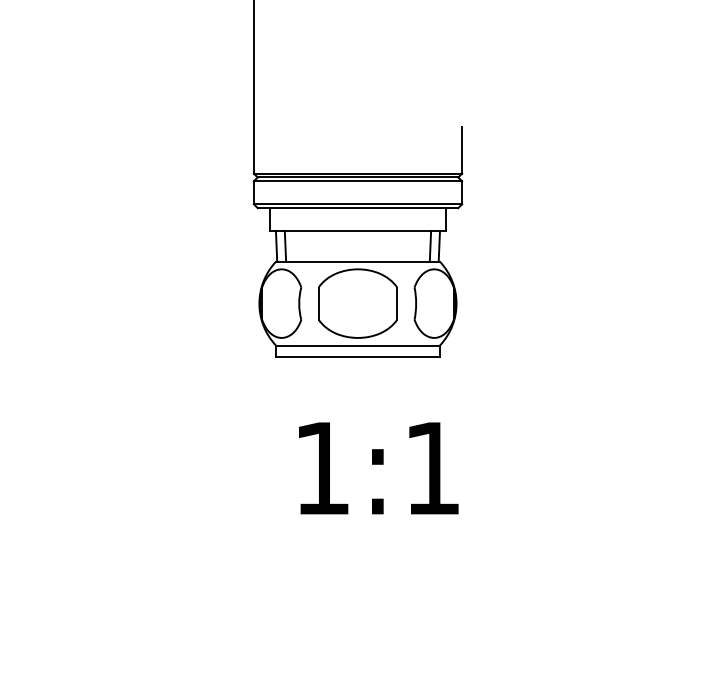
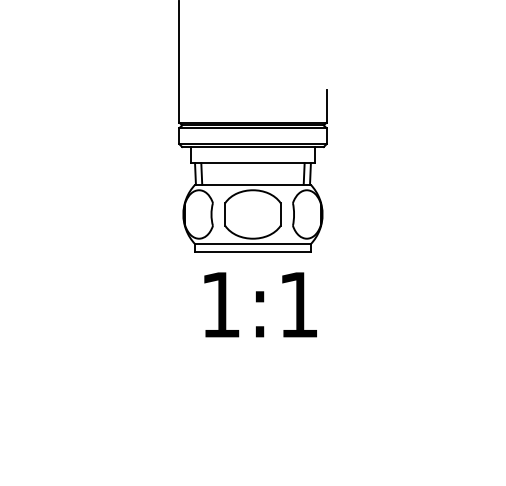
text: (378, 467) -> (260, 304), moved

